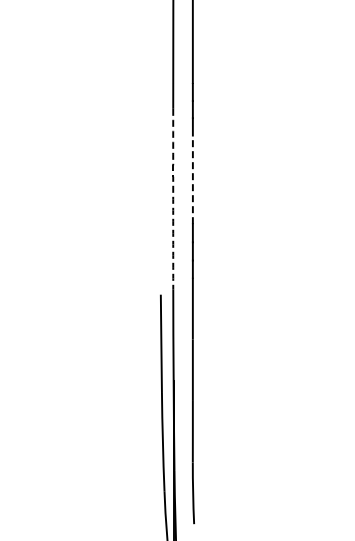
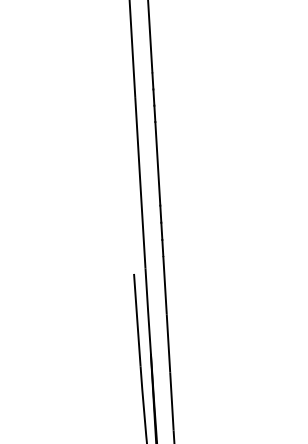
line: (192, 179) -> (157, 163), dashed -> solid
arc: (173, 199) -> (140, 183), dashed -> solid

